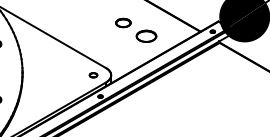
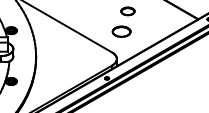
part: (146, 35) -> (121, 30), moved
part: (93, 75) -> (100, 59), removed

